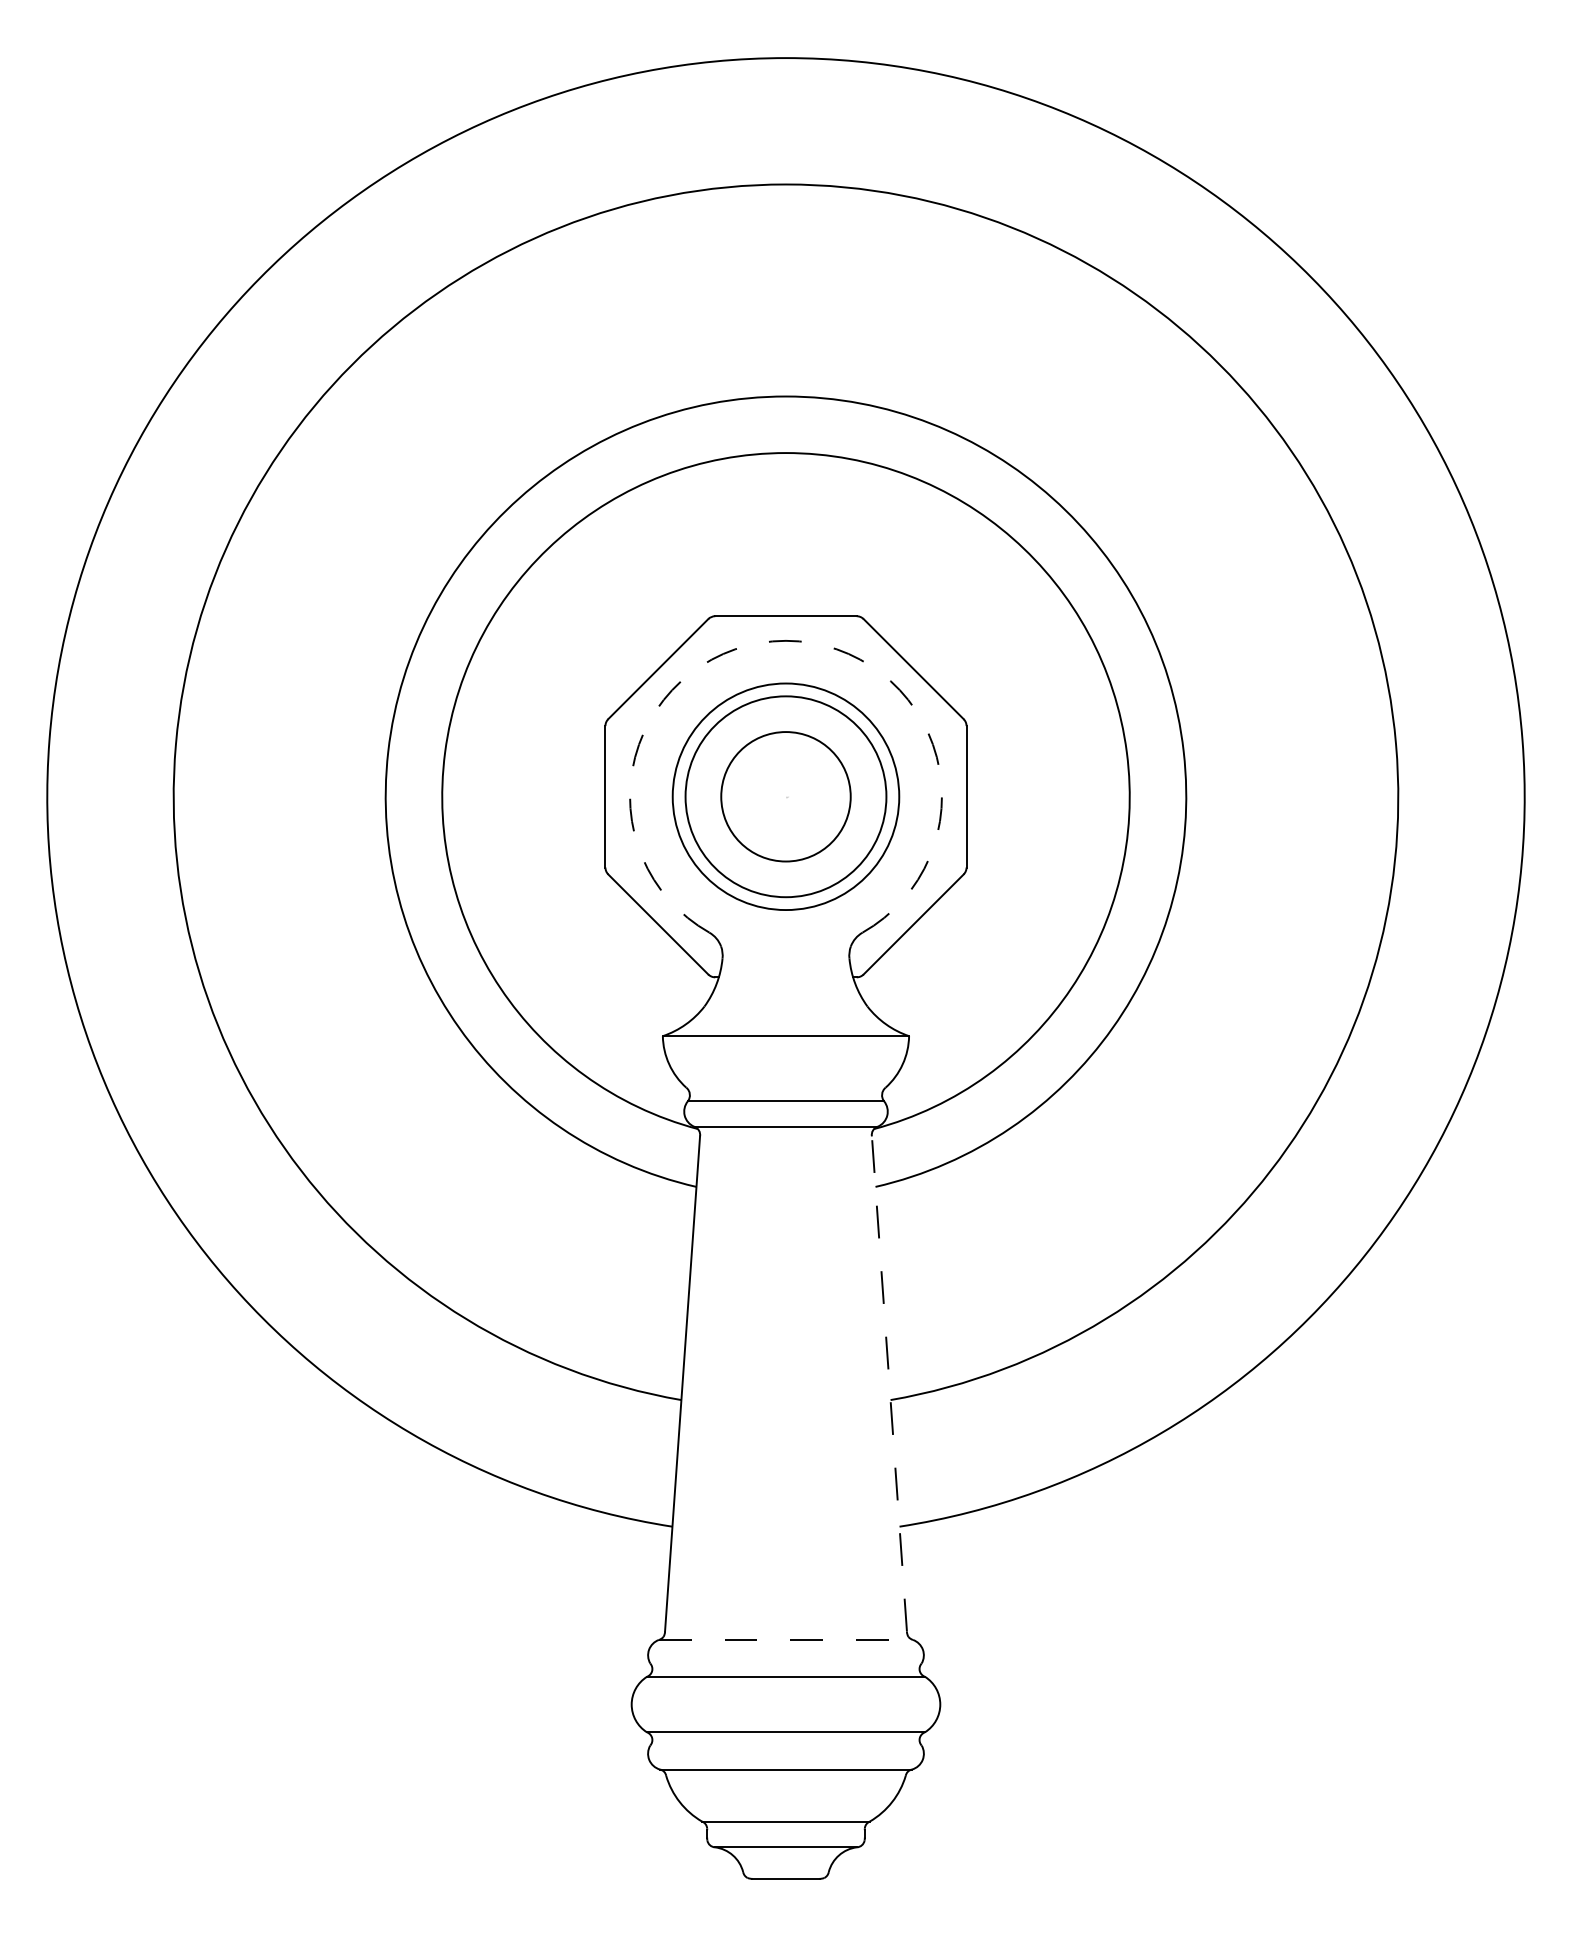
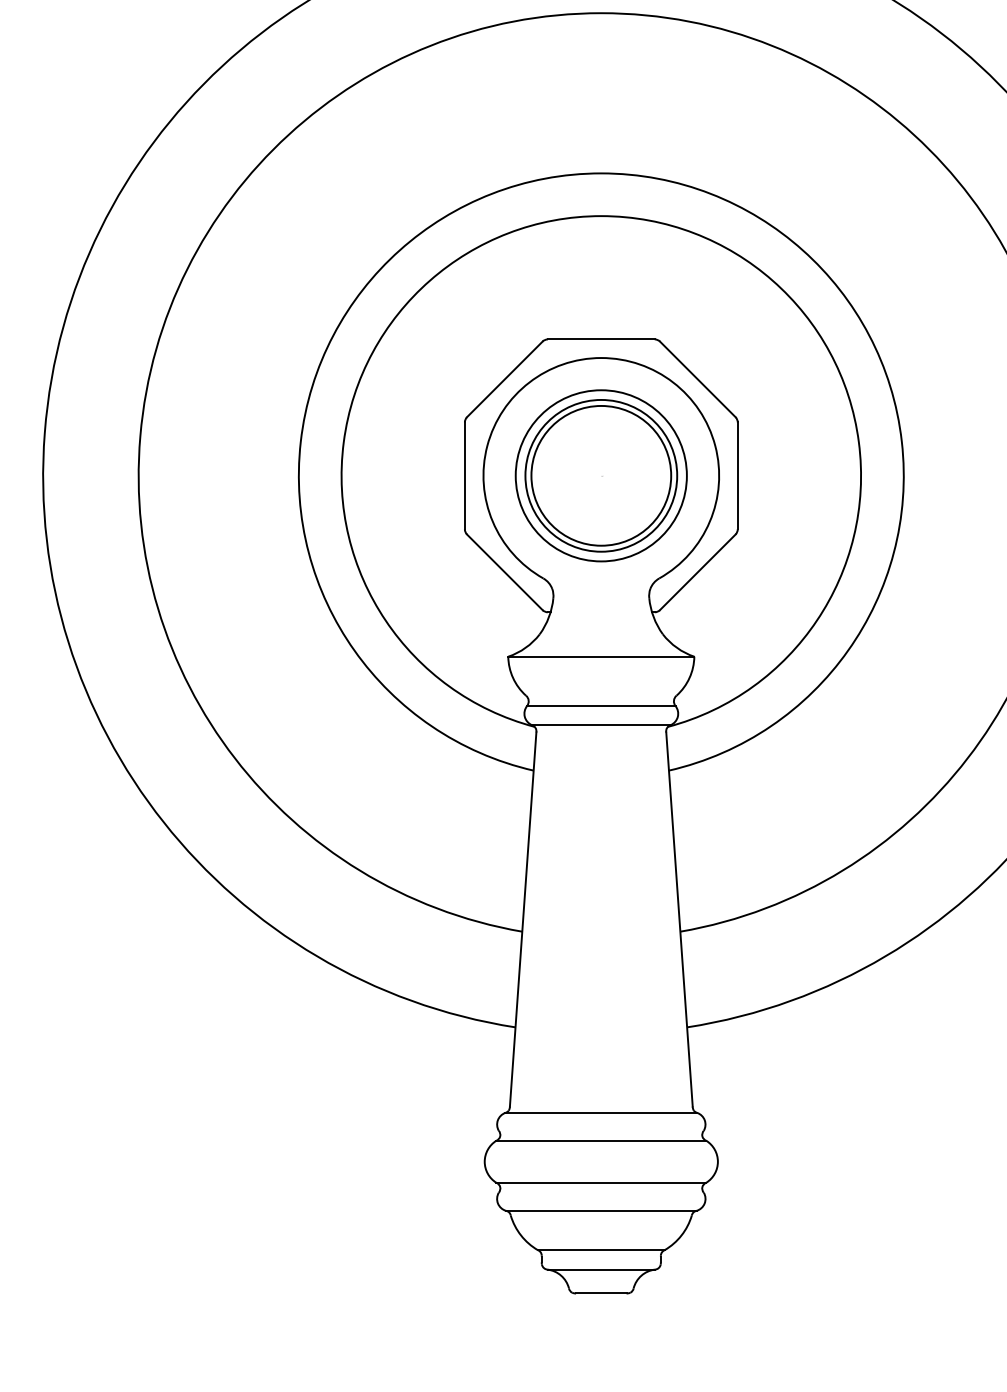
arc: (786, 640) -> (601, 357), dashed -> solid
circle: (785, 796) -> (600, 475), size x1.43
line: (889, 1383) -> (679, 919), dashed -> solid
line: (786, 1639) -> (601, 1112), dashed -> solid

